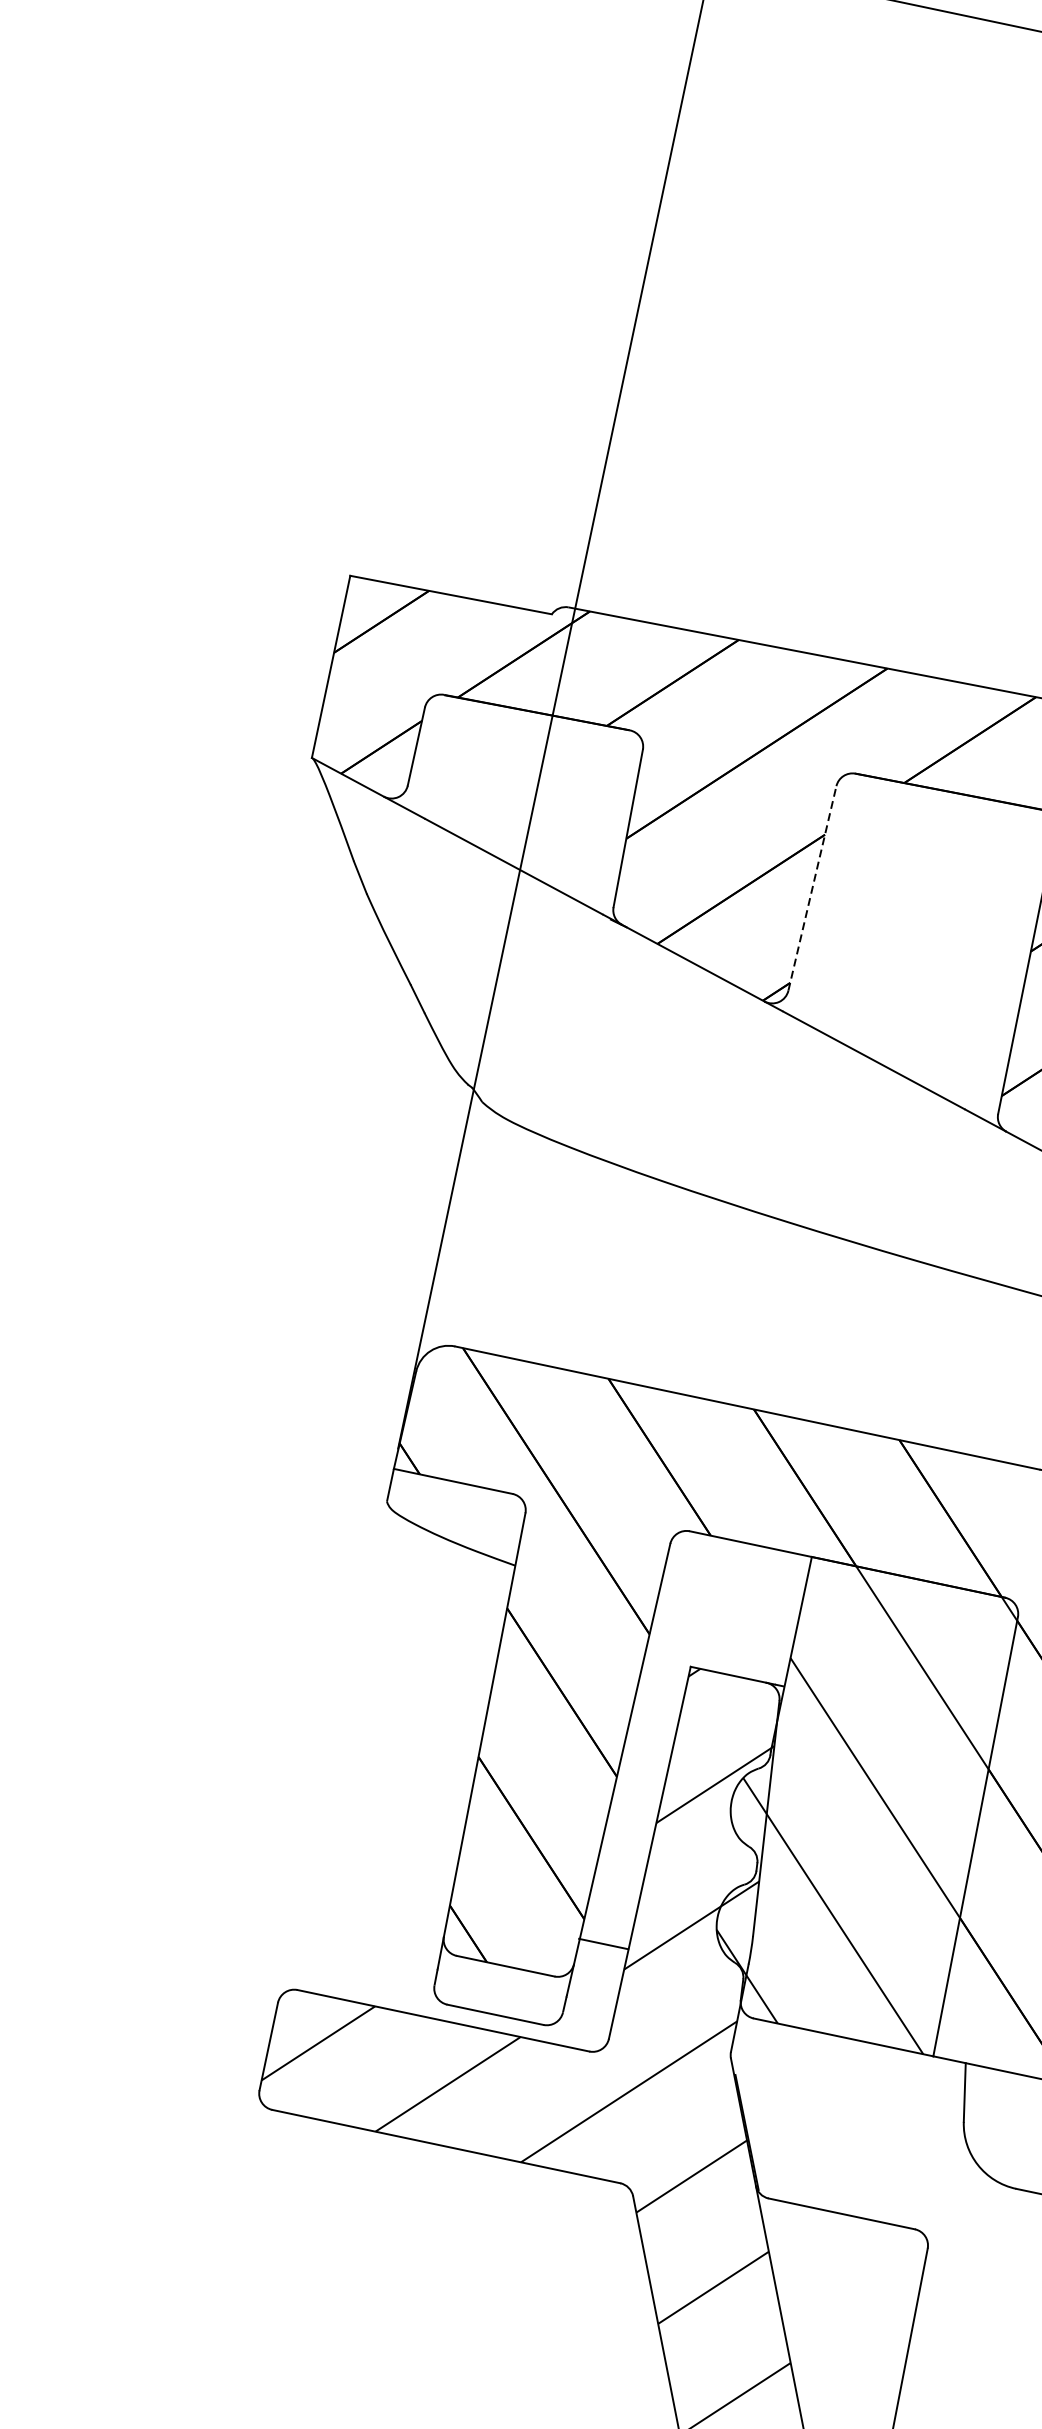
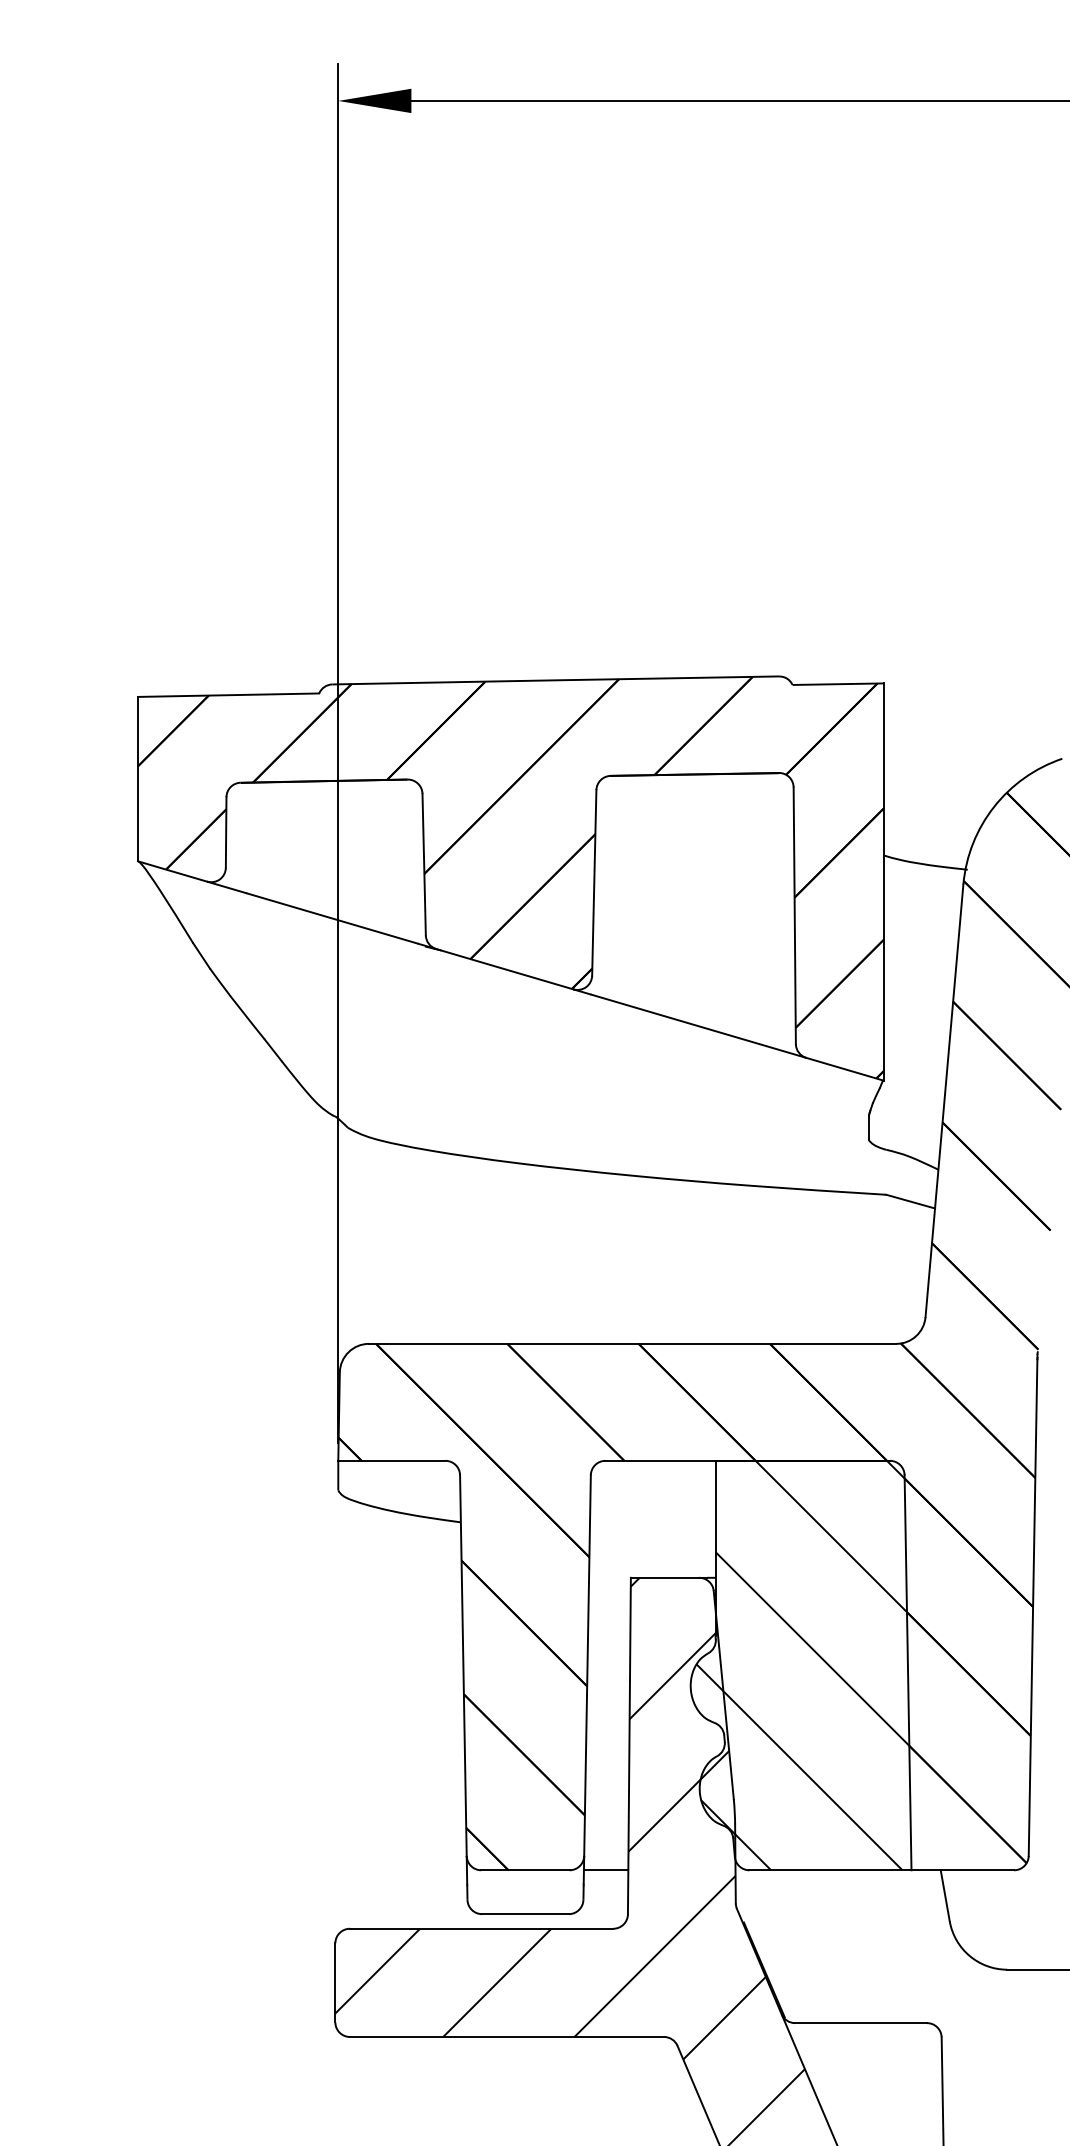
line: (812, 887) -> (594, 882), dashed -> solid
line: (602, 1944) -> (605, 1870), moved

